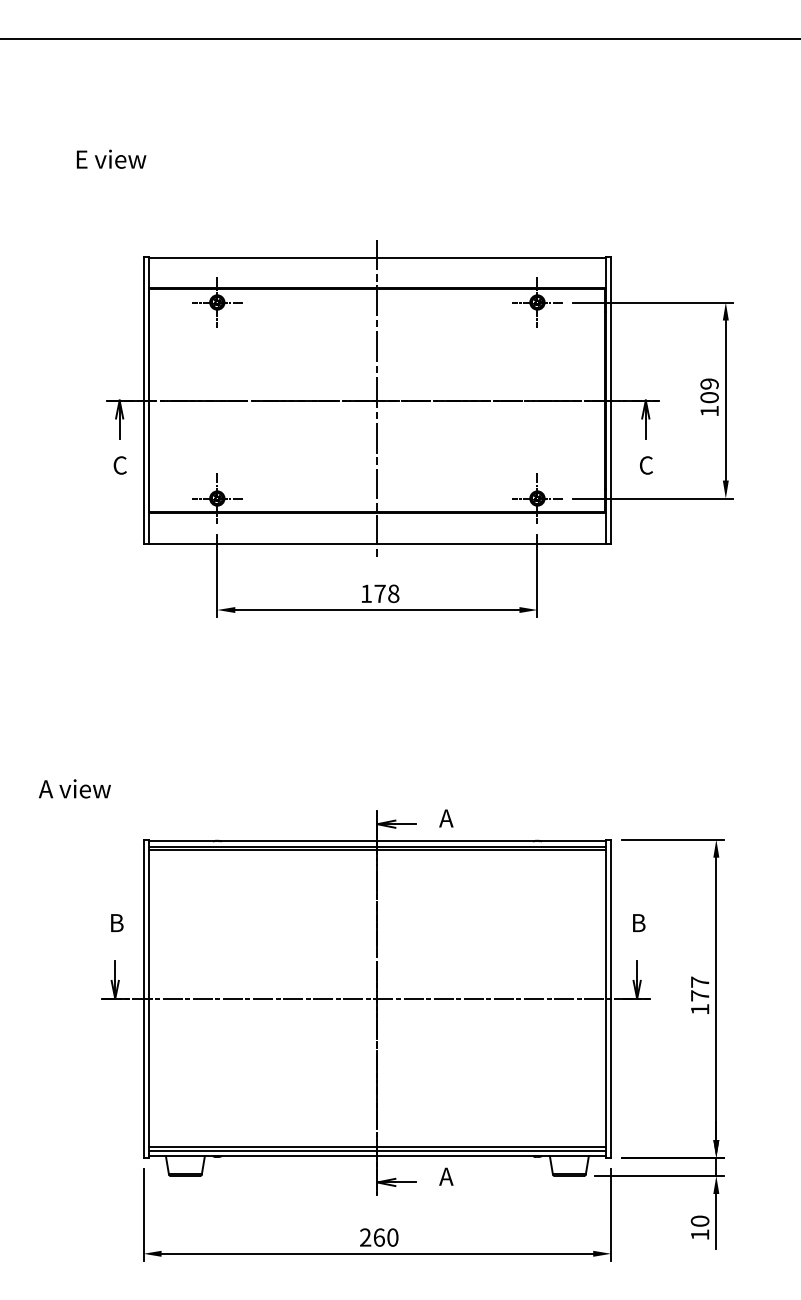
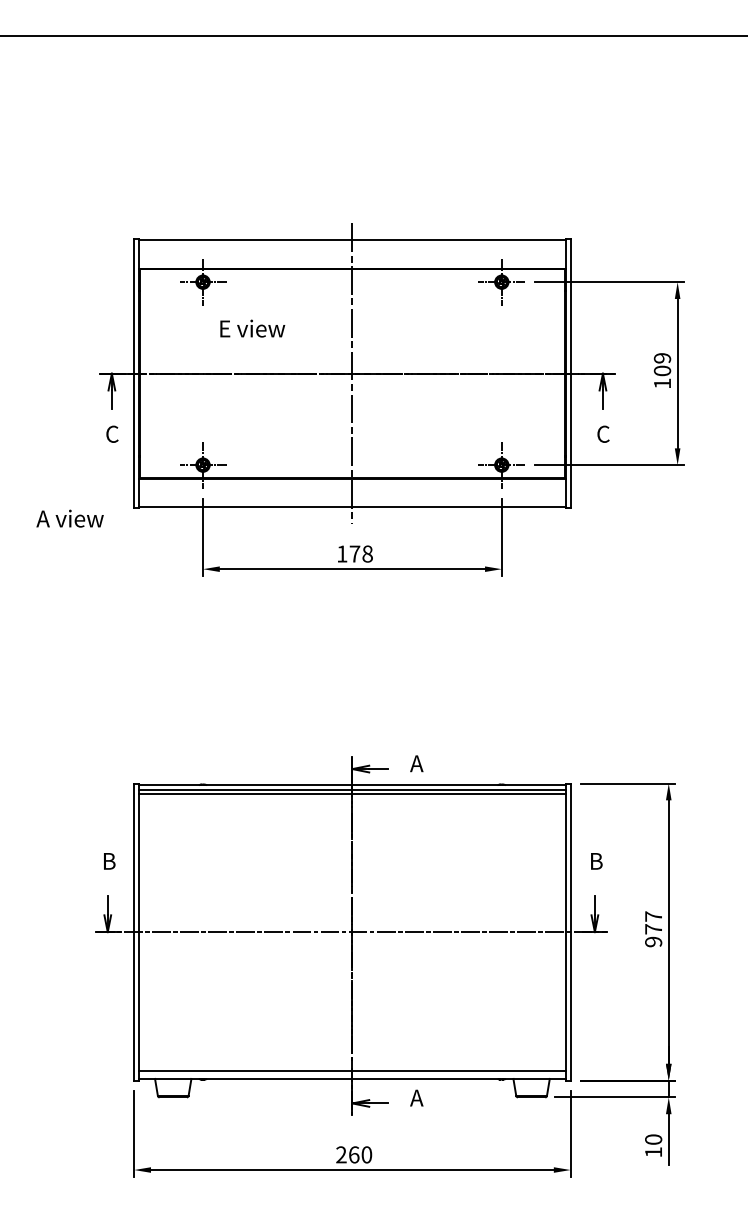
text: (111, 158) -> (252, 327), moved
text: (74, 788) -> (69, 518), moved
text: (699, 1009) -> (653, 942), 177 -> 977
line: (376, 1150) -> (351, 1073), removed

